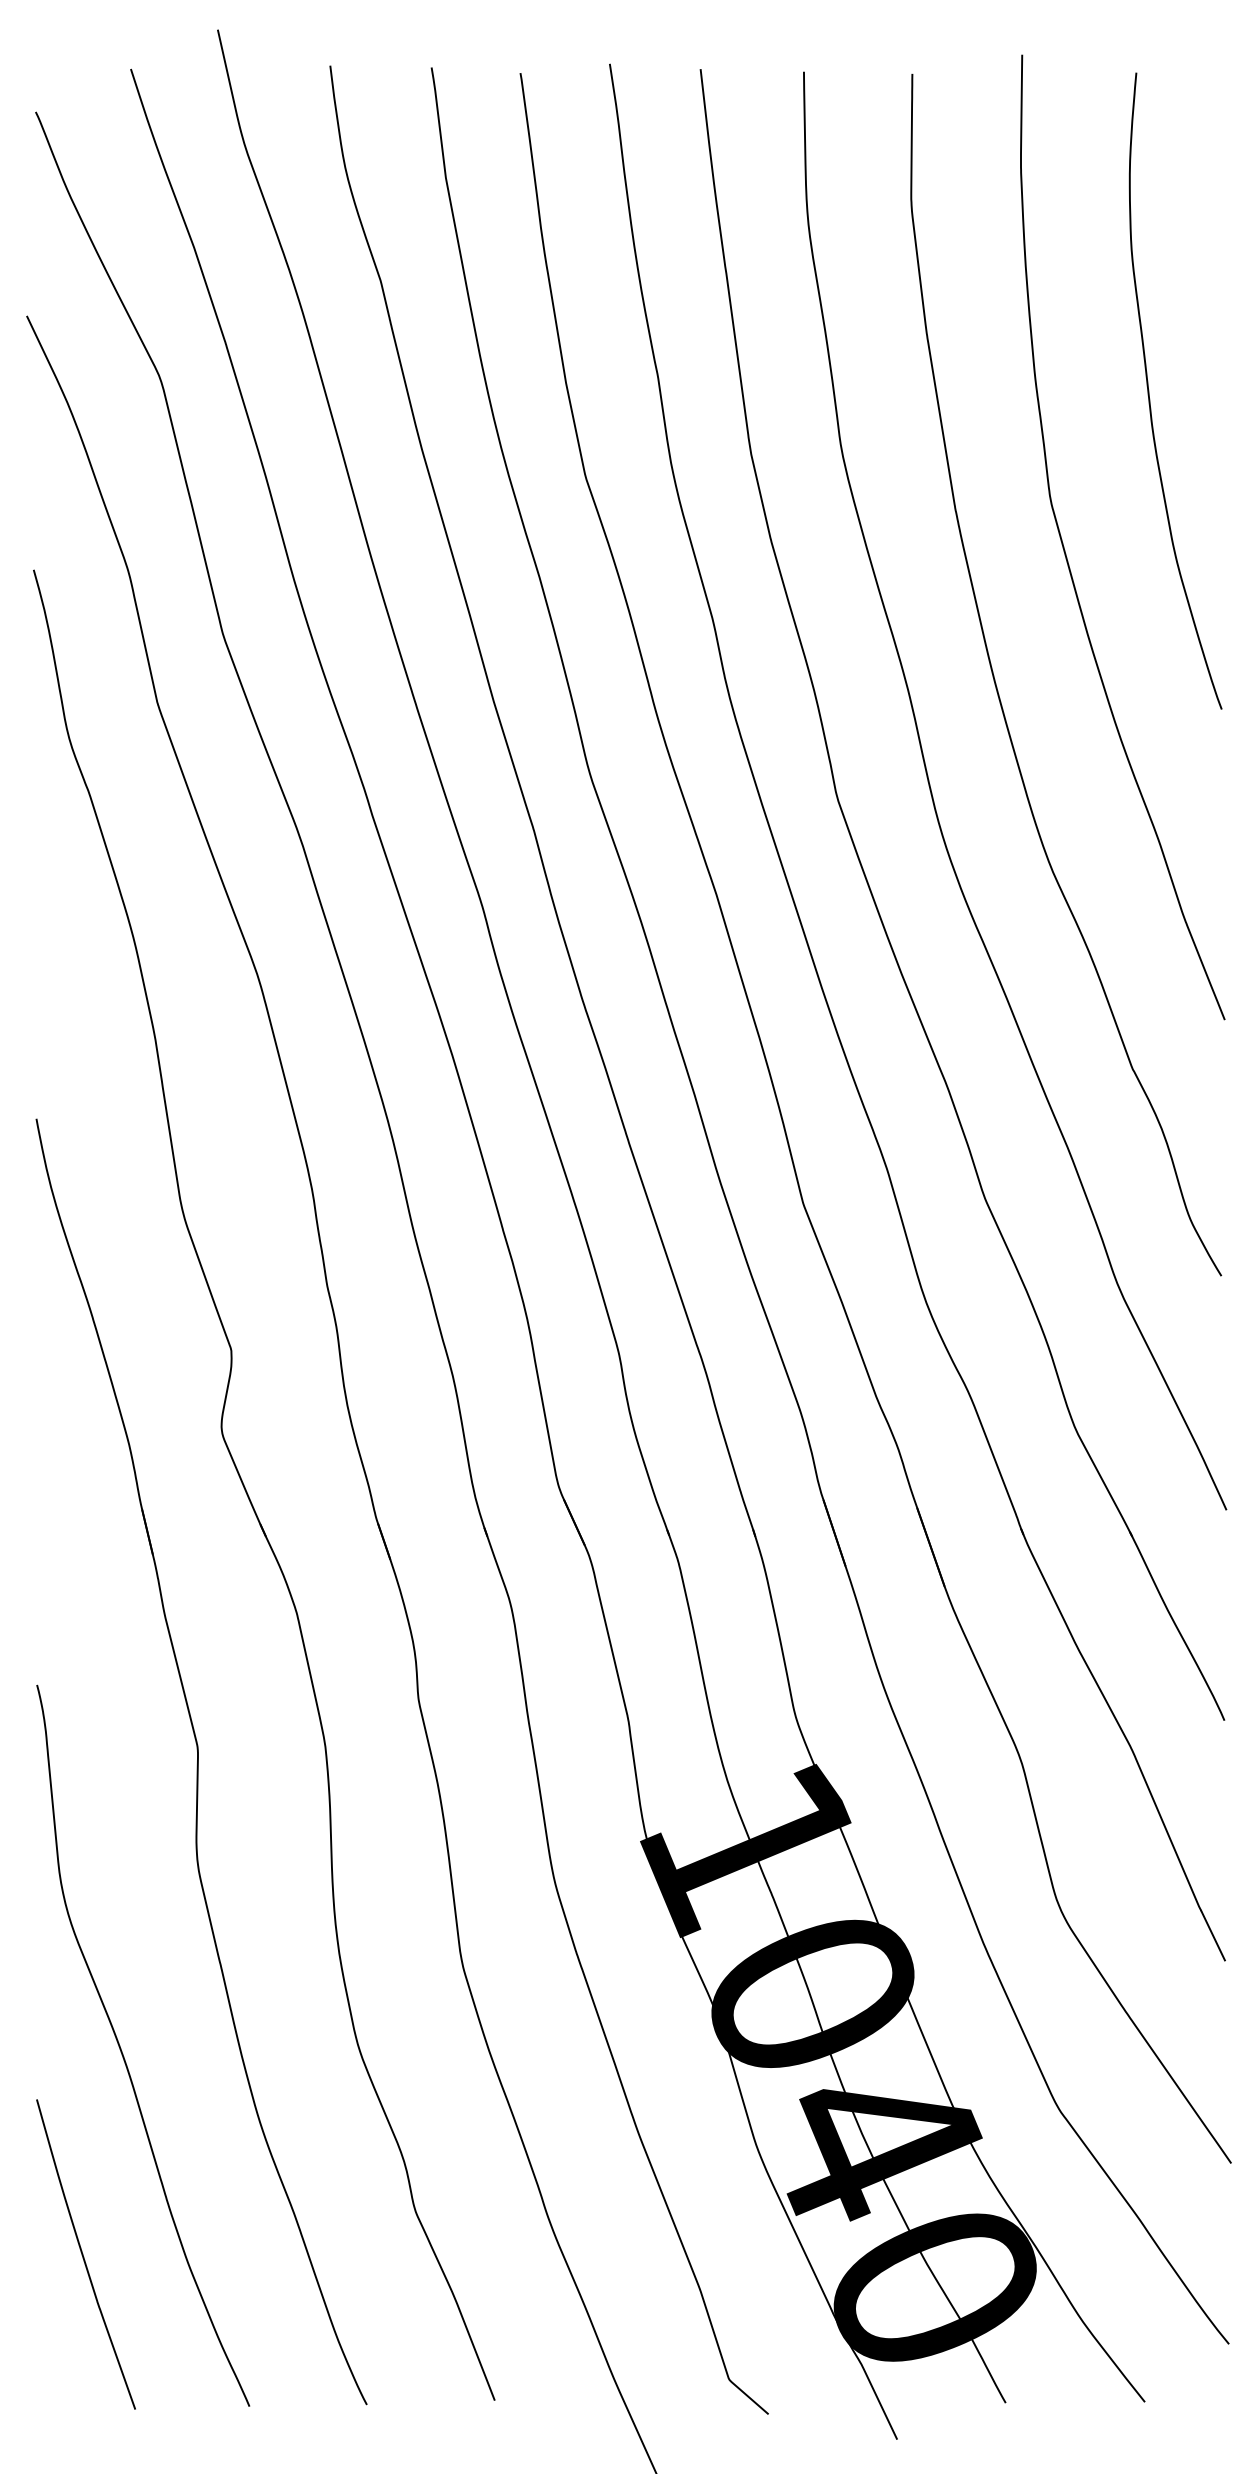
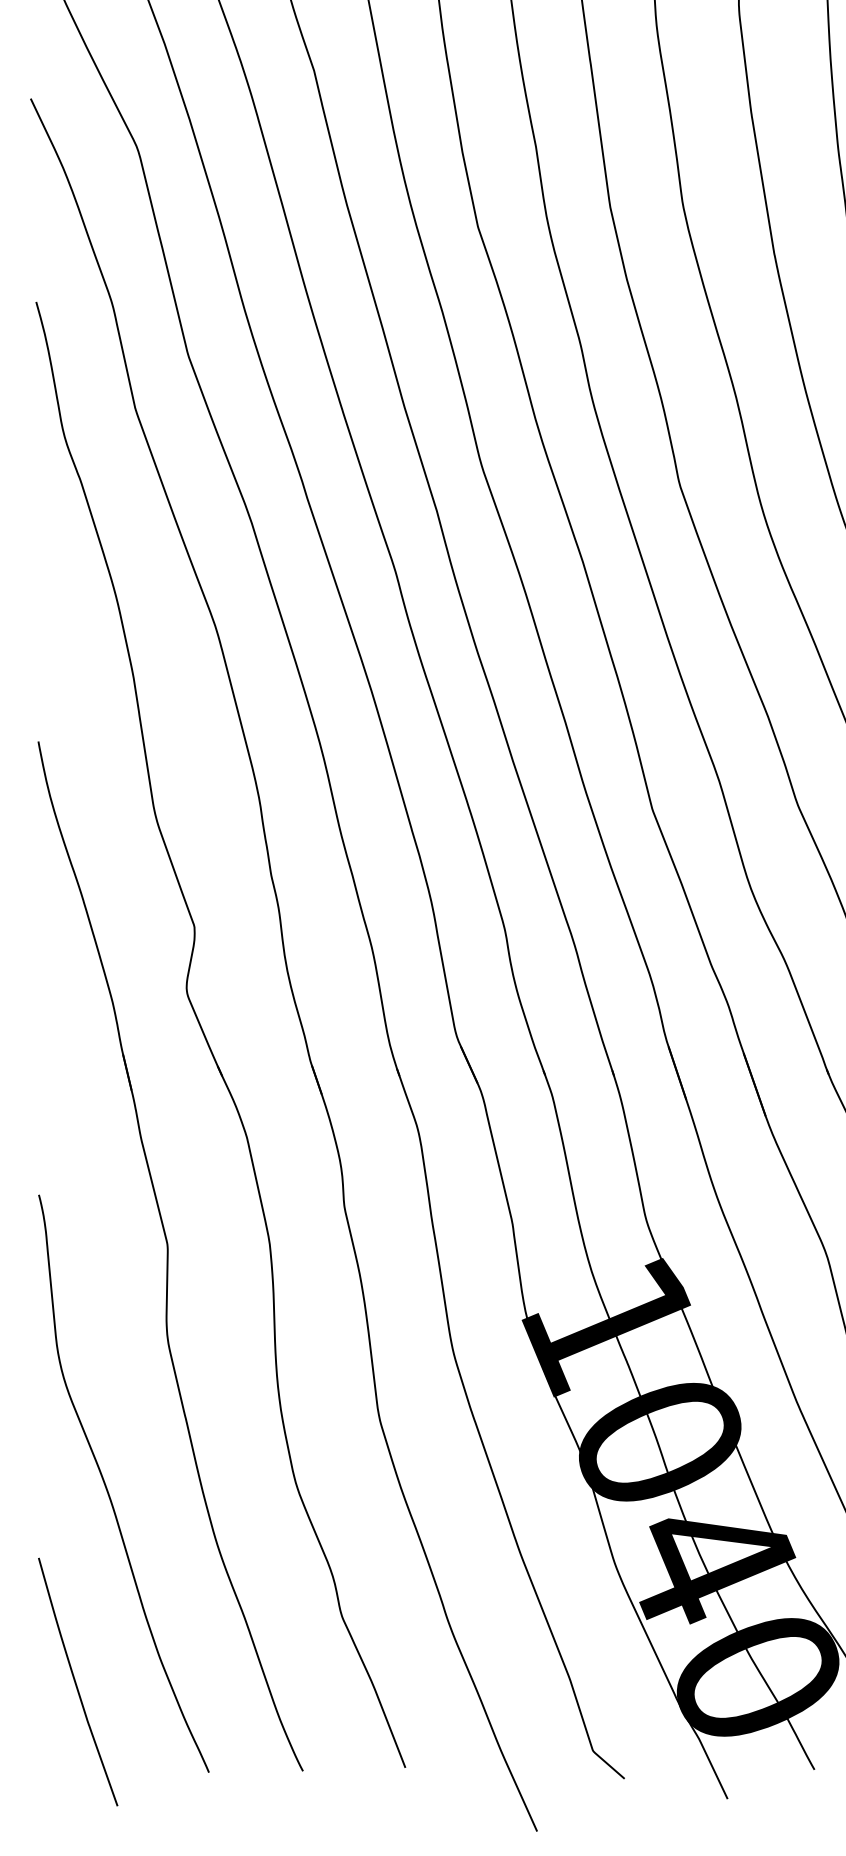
curve: (83, 2254) -> (76, 1682), moved

